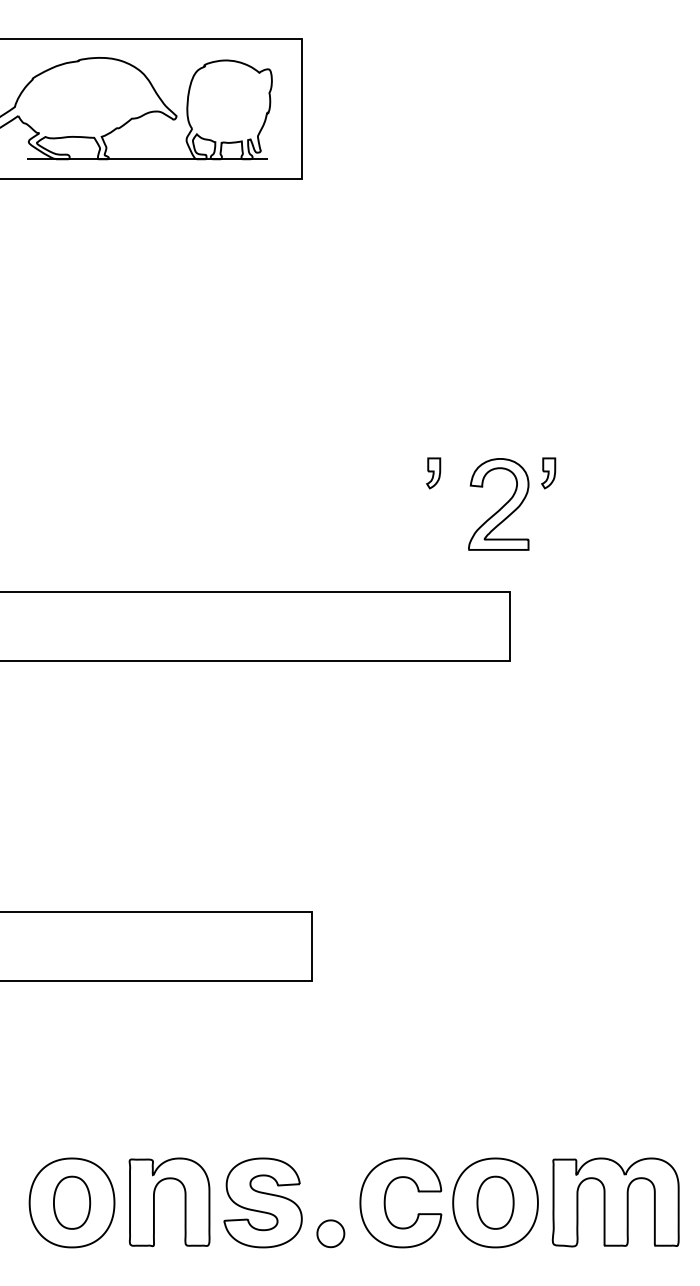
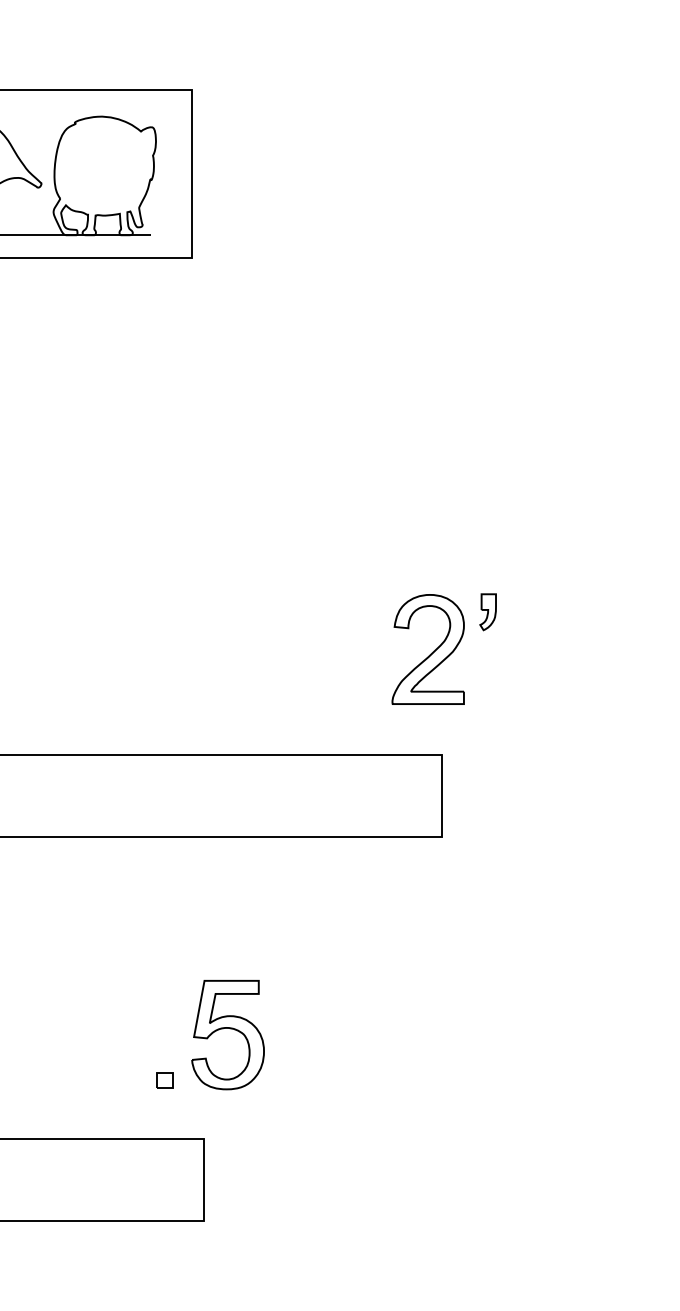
part: (433, 473) -> (349, 612), removed
part: (331, 825) -> (227, 1034), added
part: (279, 863) -> (165, 1080), added

